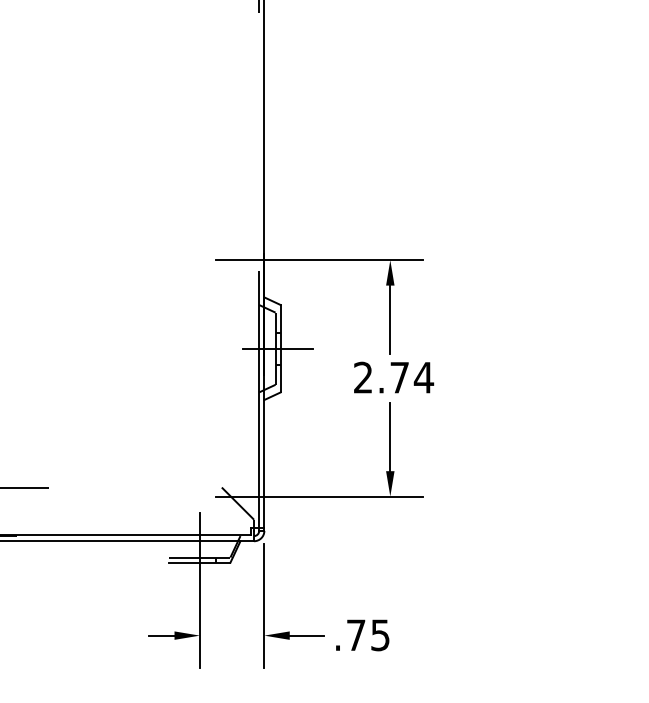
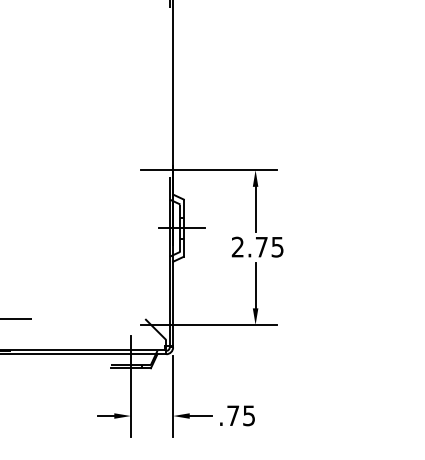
text: (423, 378) -> (277, 247), 2.74 -> 2.75

